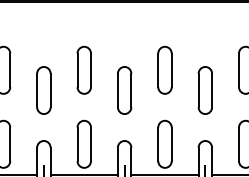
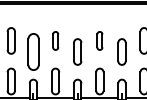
part: (84, 69) -> (55, 40), size x0.7
part: (164, 69) -> (99, 40), size x0.7
part: (42, 89) -> (32, 51), size x1.4

